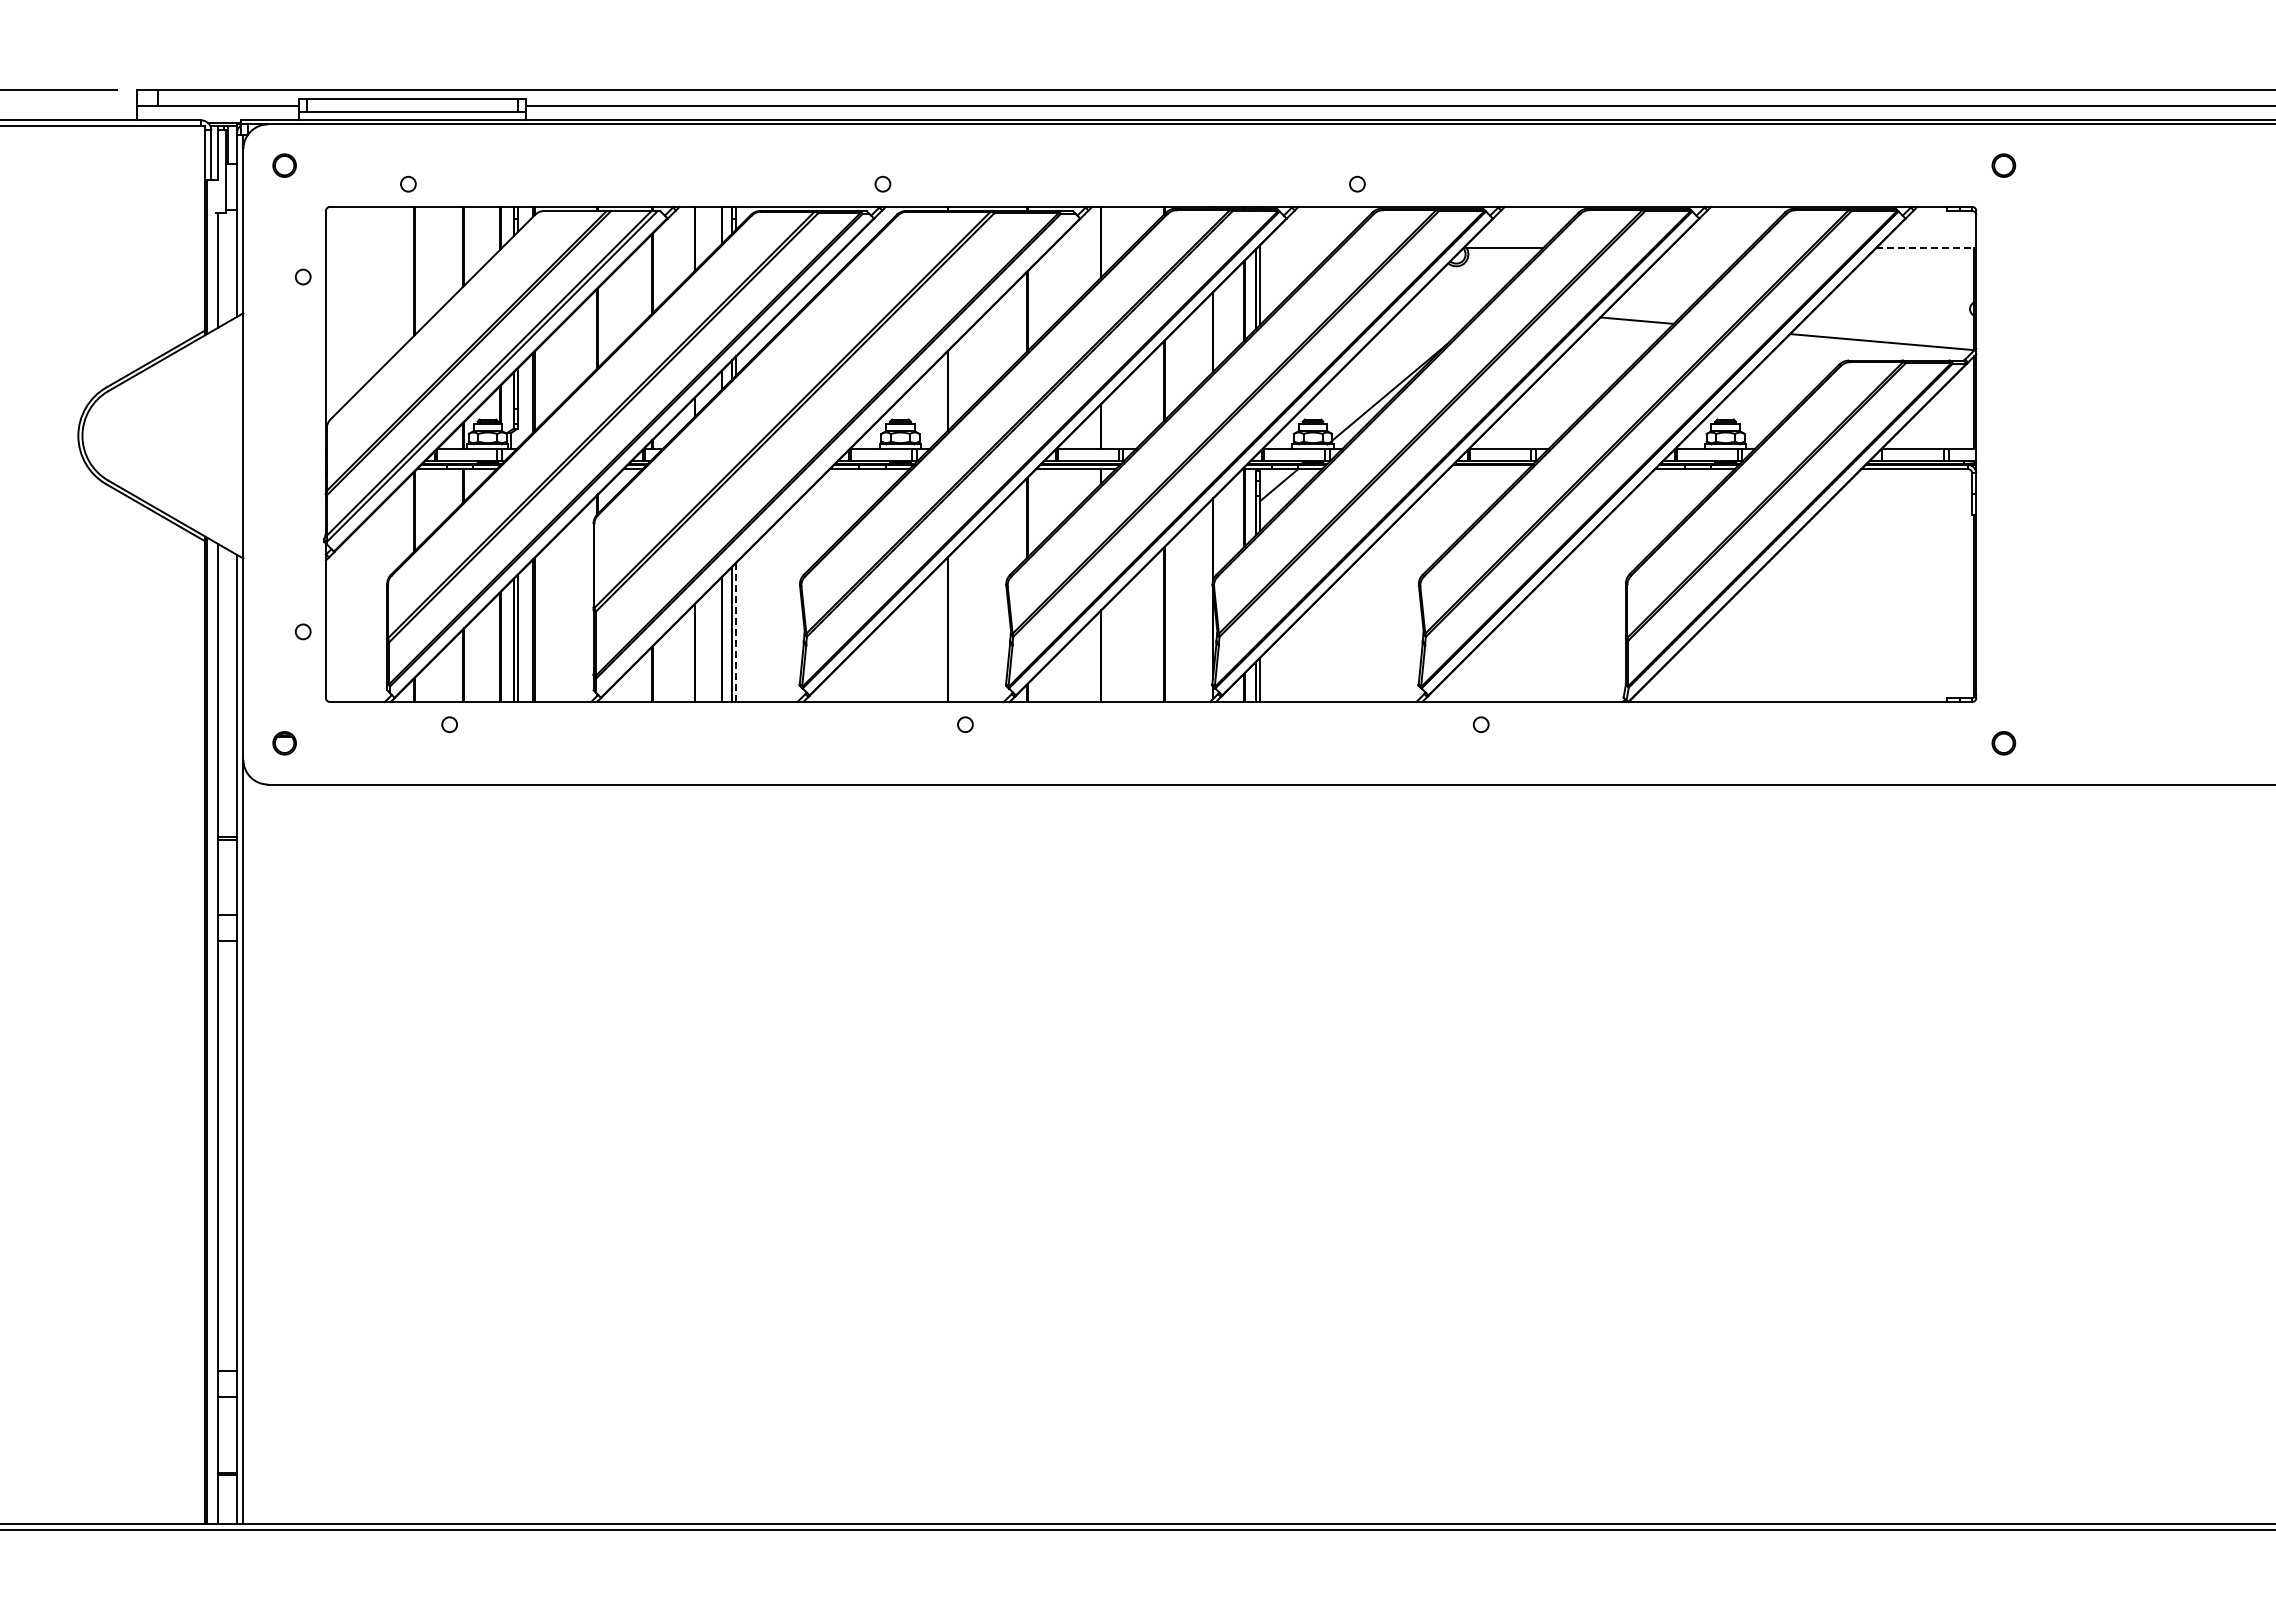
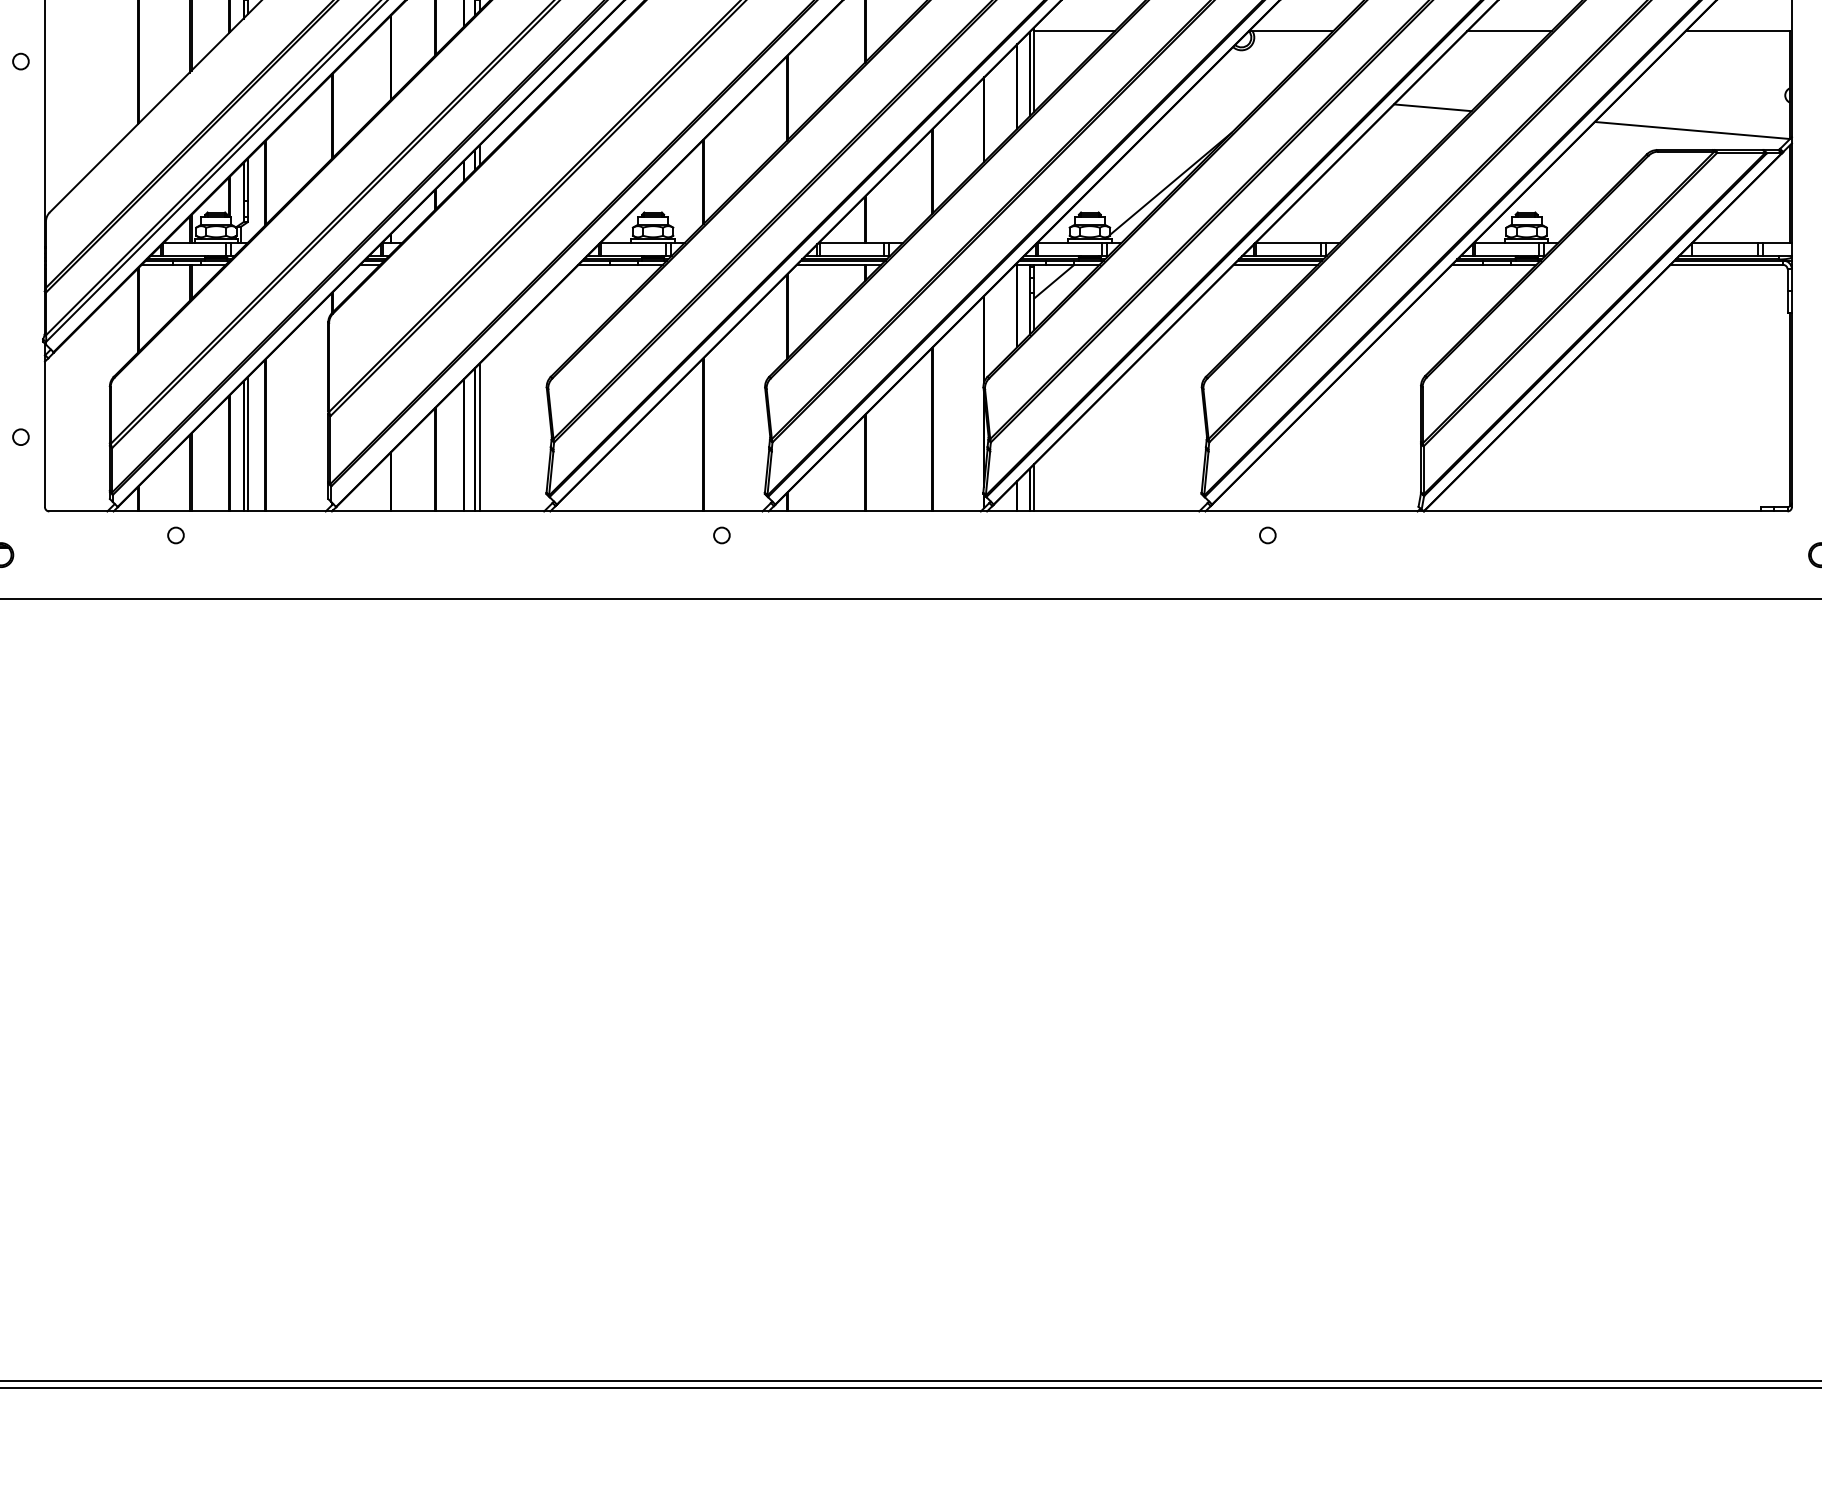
line: (1298, 248) -> (1074, 31), added
line: (1709, 248) -> (1509, 31), added
line: (1925, 248) -> (1738, 31), dashed -> solid
line: (1488, 469) -> (1275, 265), added
line: (736, 632) -> (479, 437), dashed -> solid

